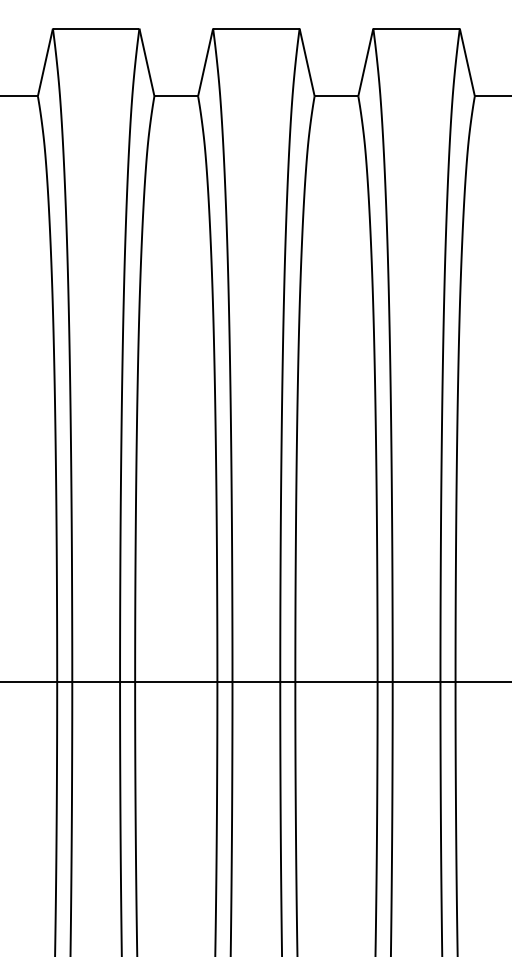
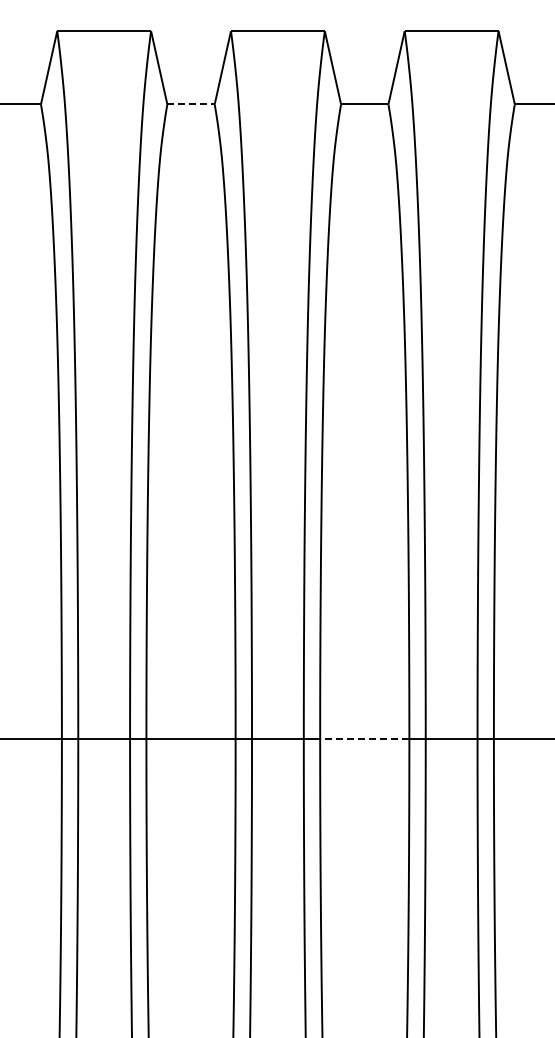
line: (176, 96) -> (191, 104), solid -> dashed
line: (336, 681) -> (364, 739), solid -> dashed

